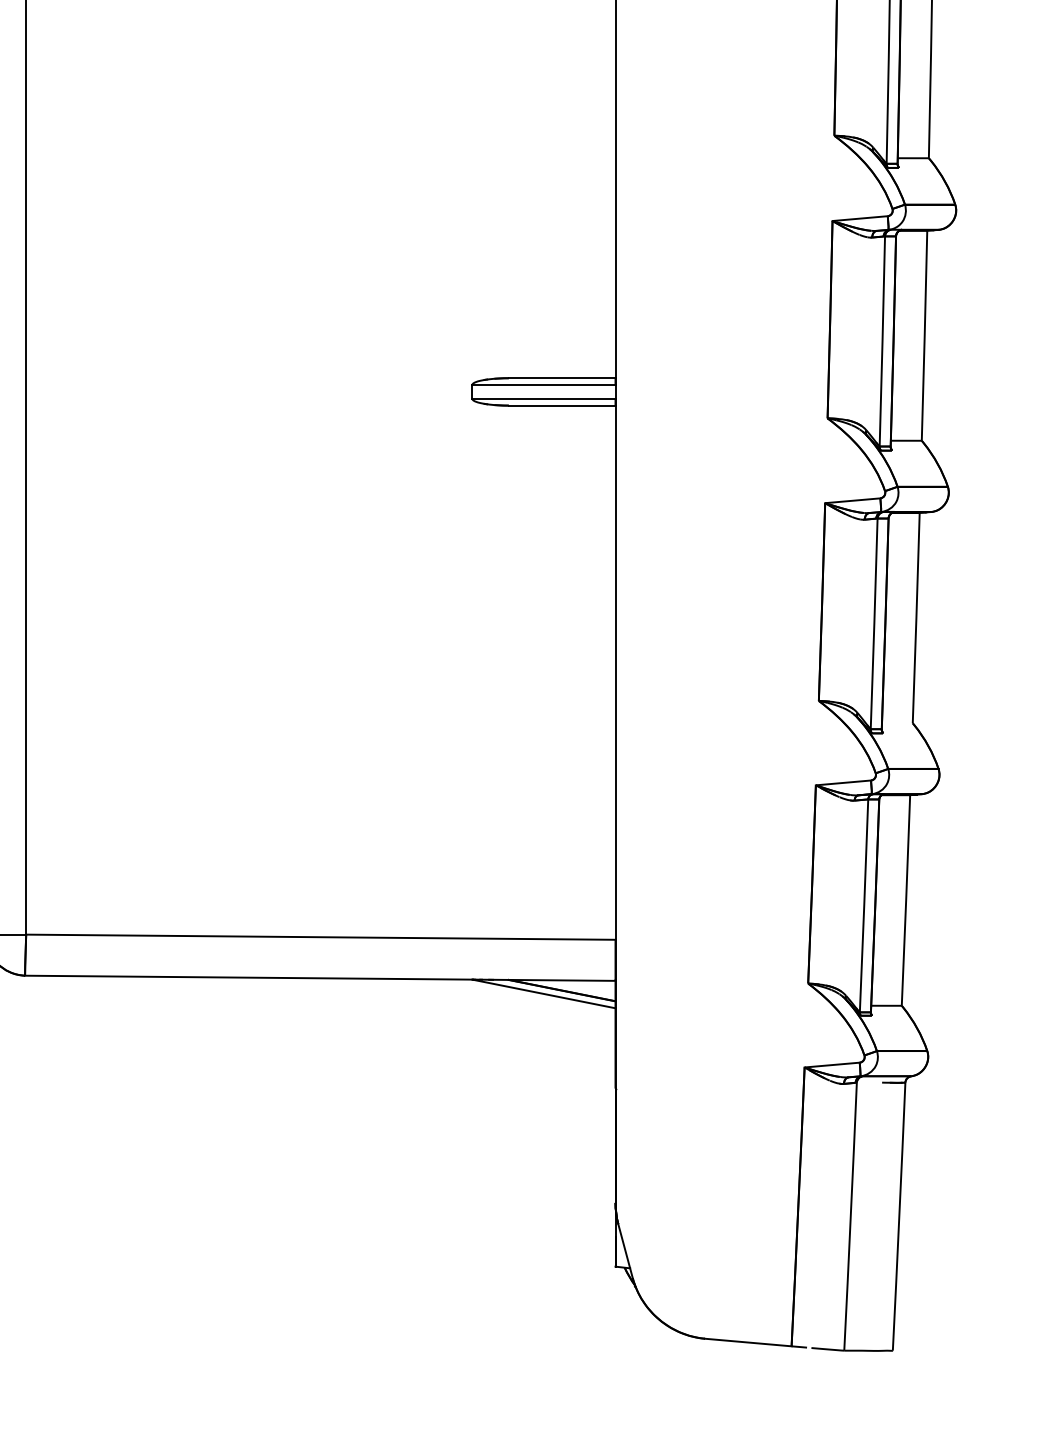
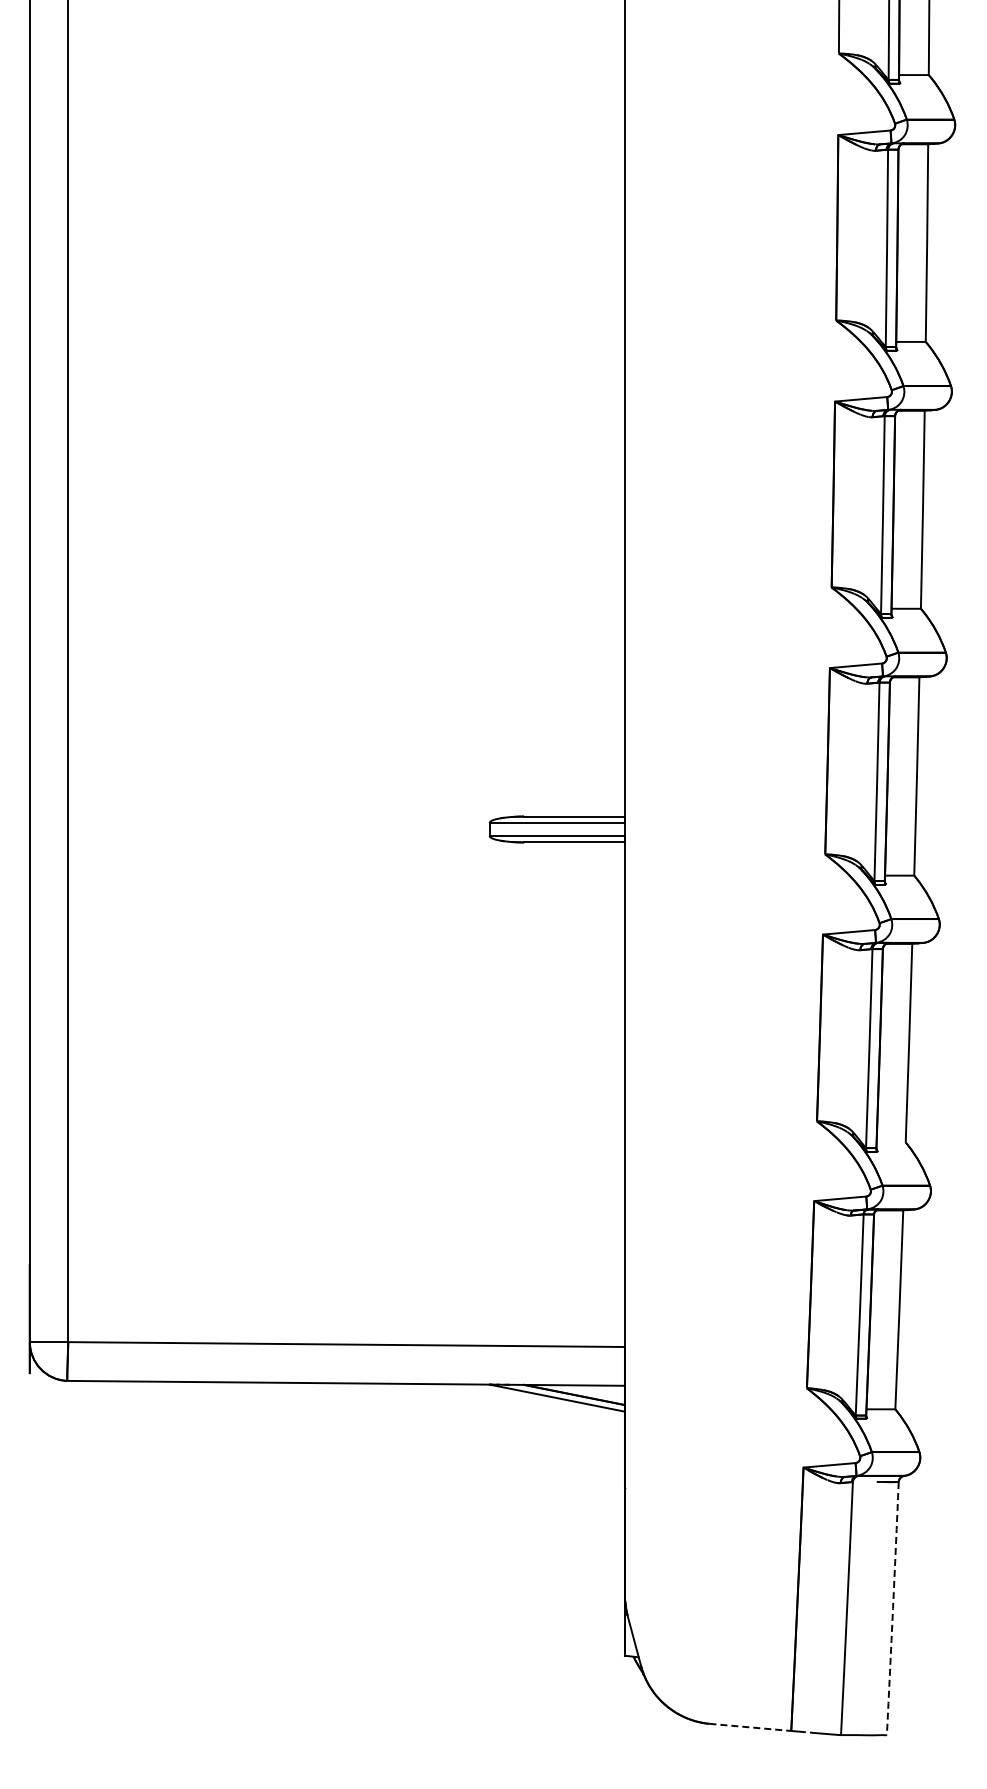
arc: (899, 1216) -> (893, 1608), solid -> dashed
line: (748, 1342) -> (750, 1727), solid -> dashed

